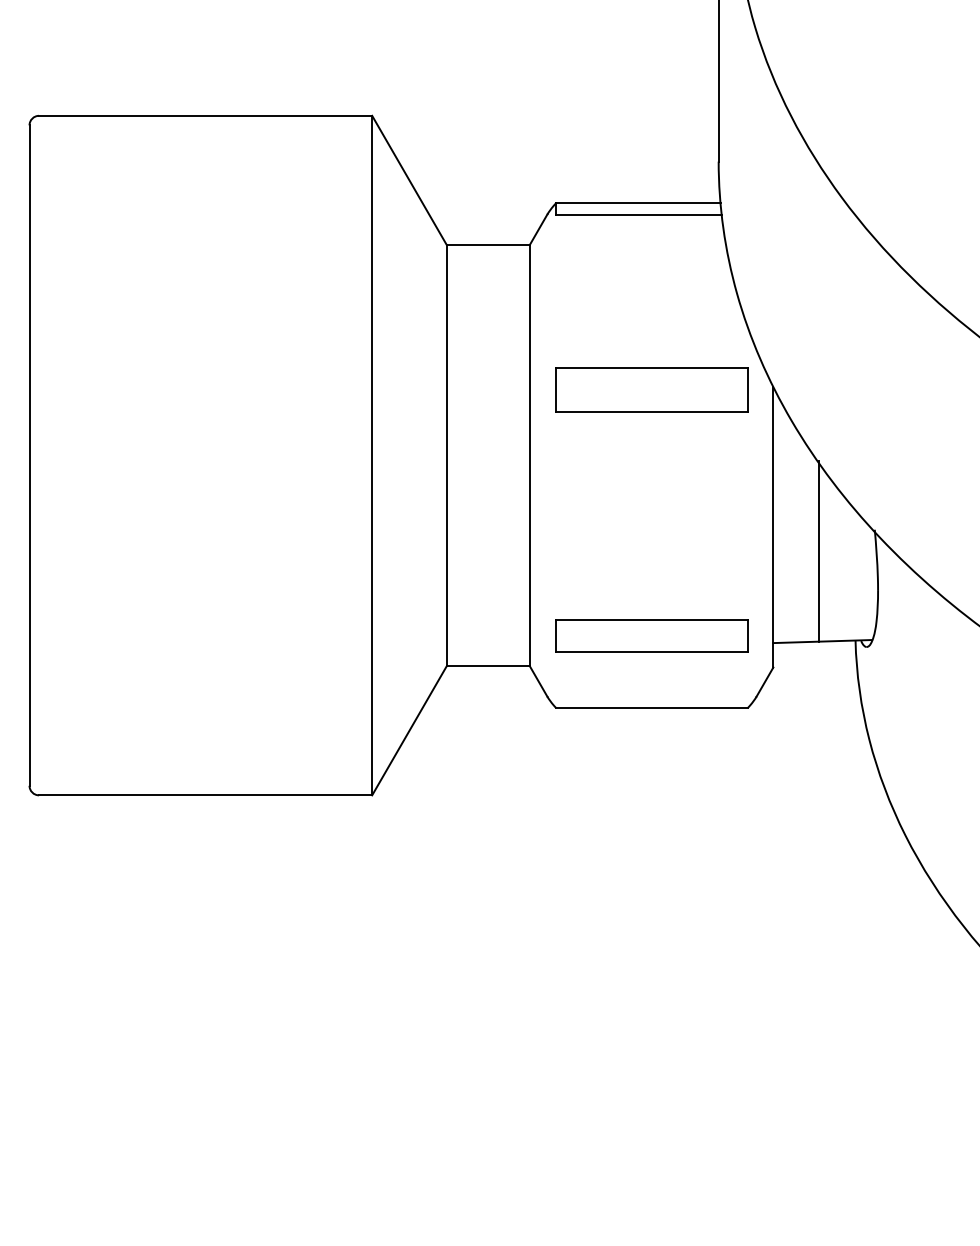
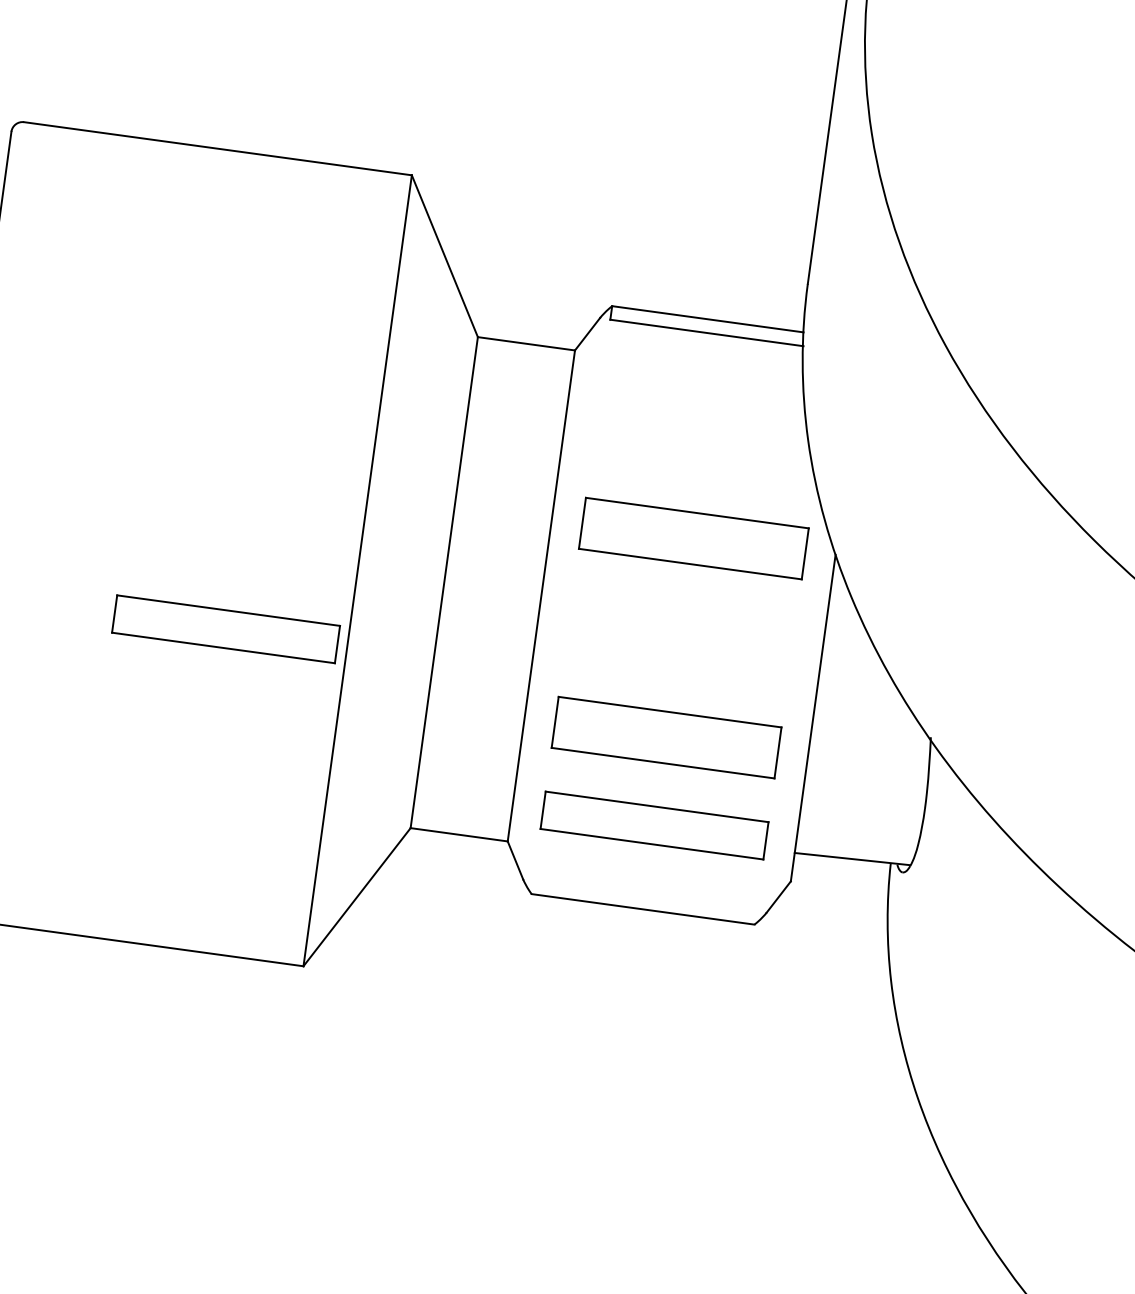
part: (267, 519) -> (225, 628), added
line: (818, 550) -> (862, 752), removed
part: (651, 560) -> (666, 737), added

